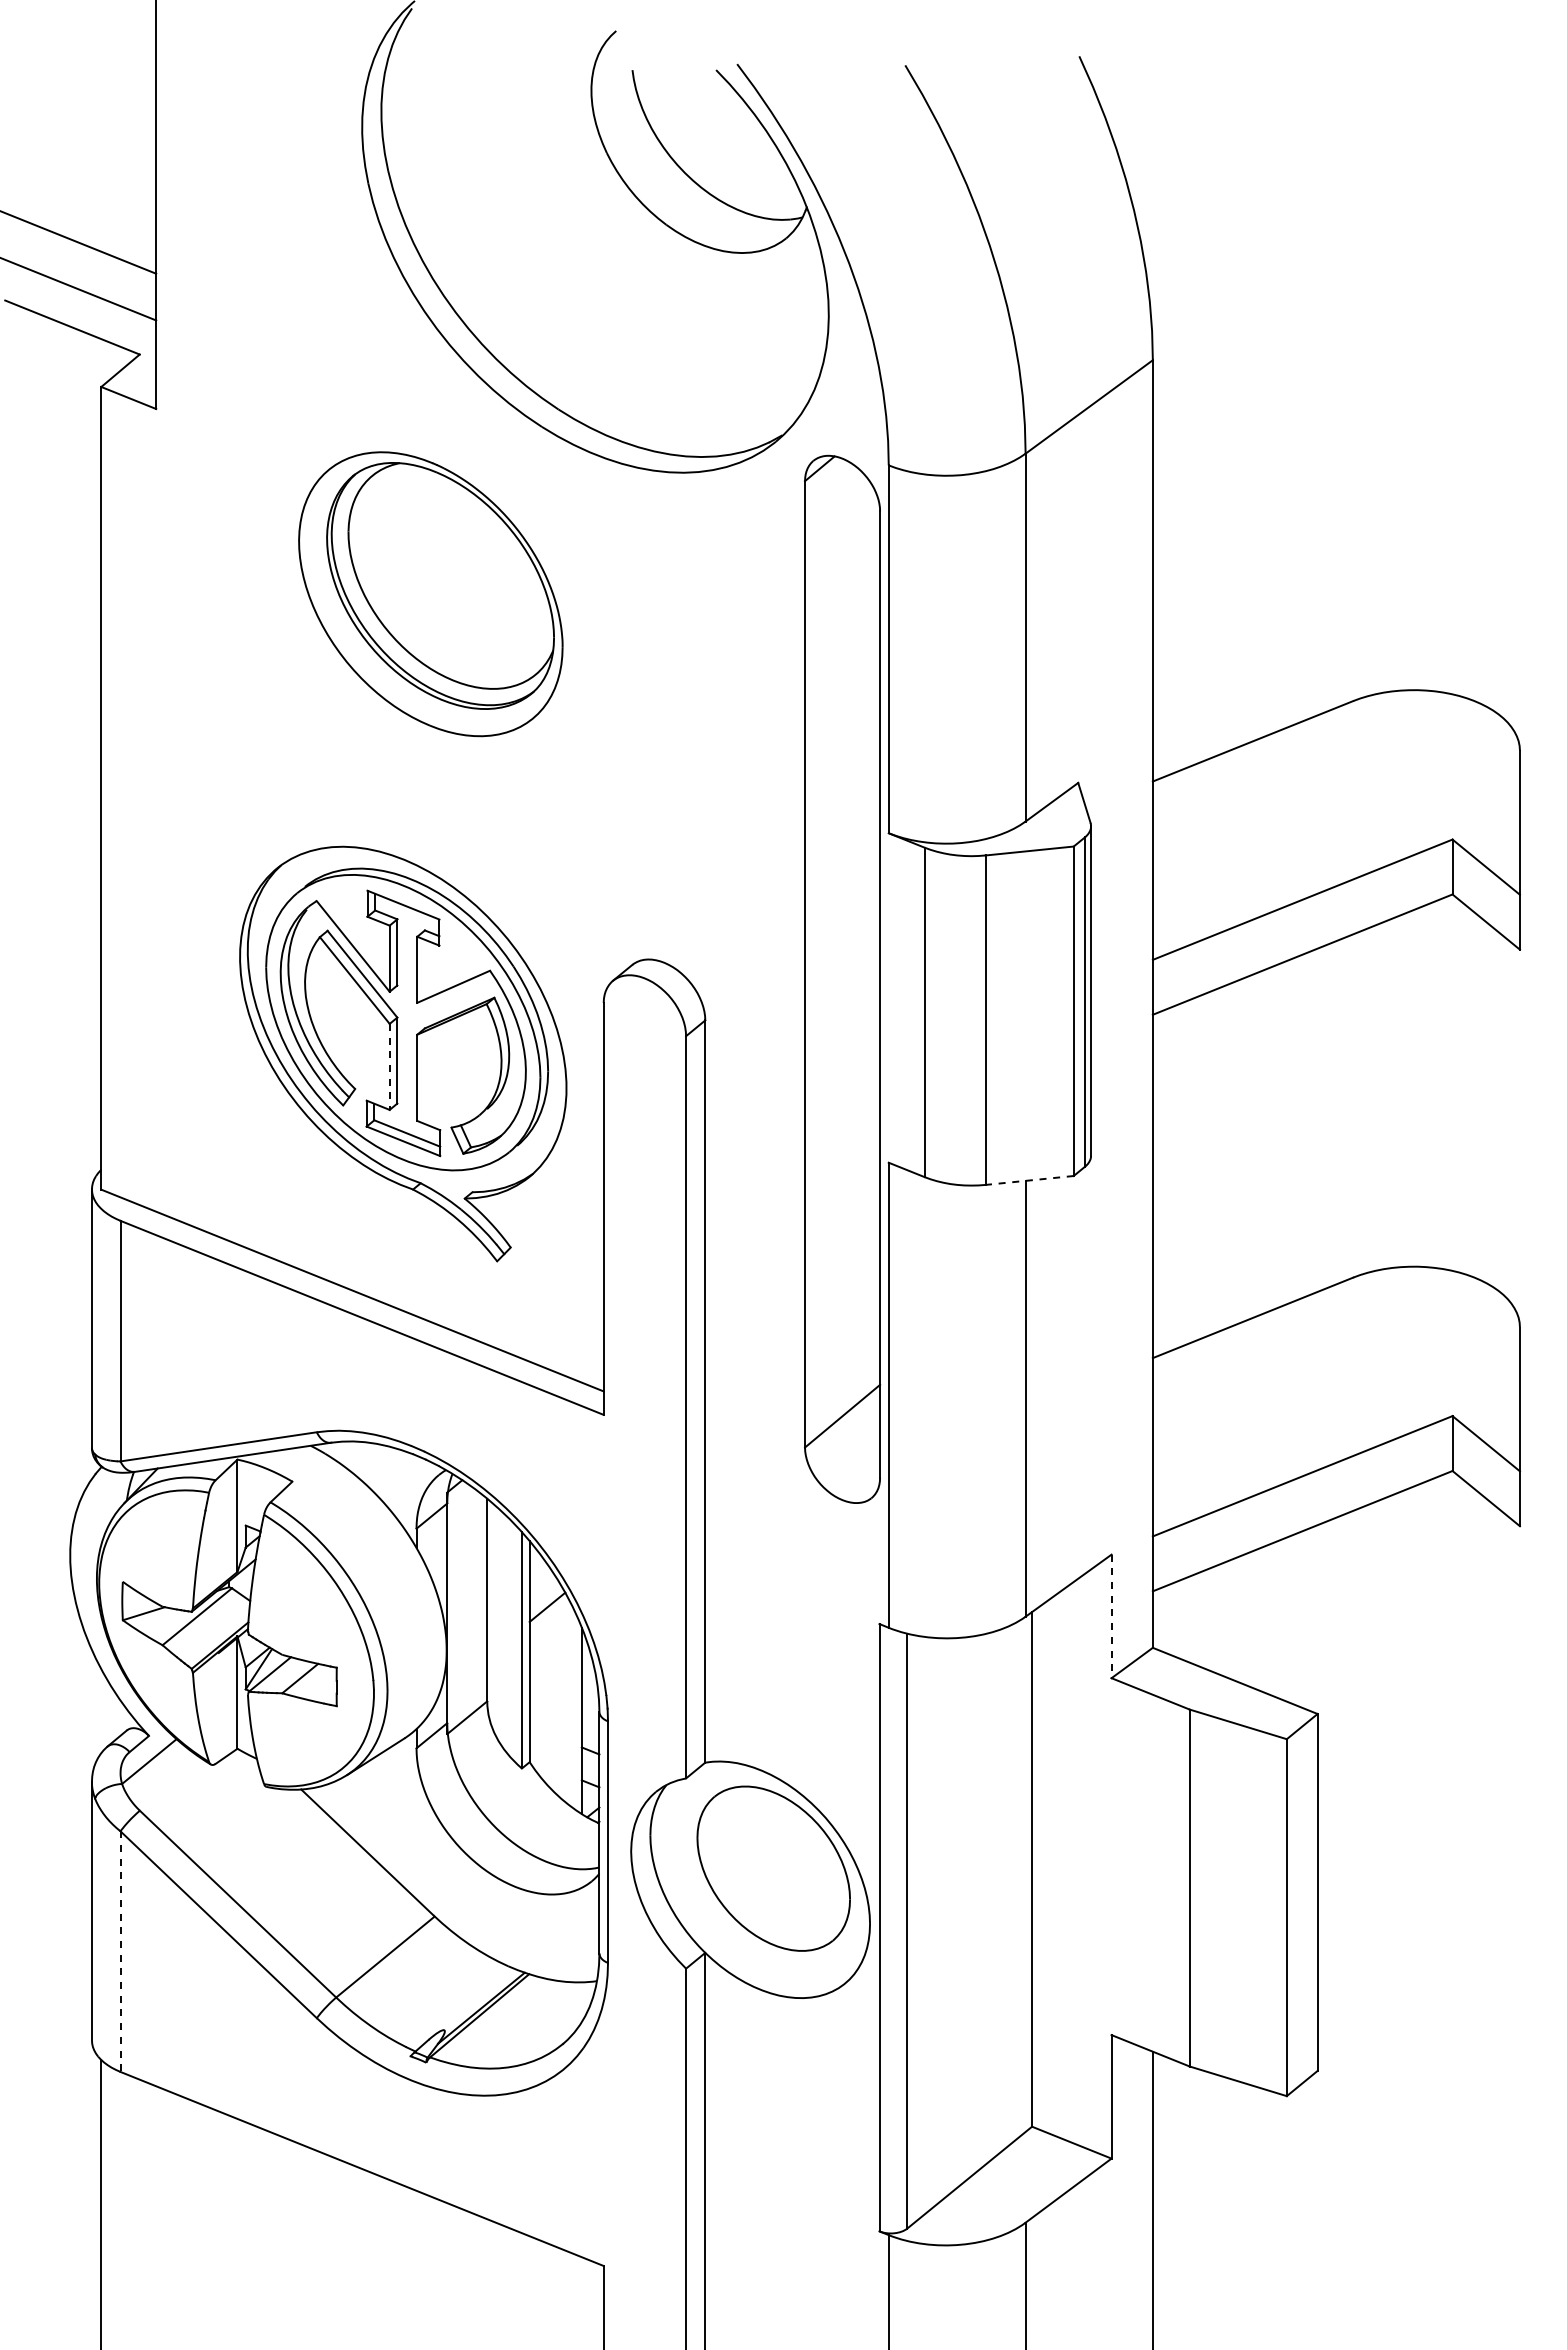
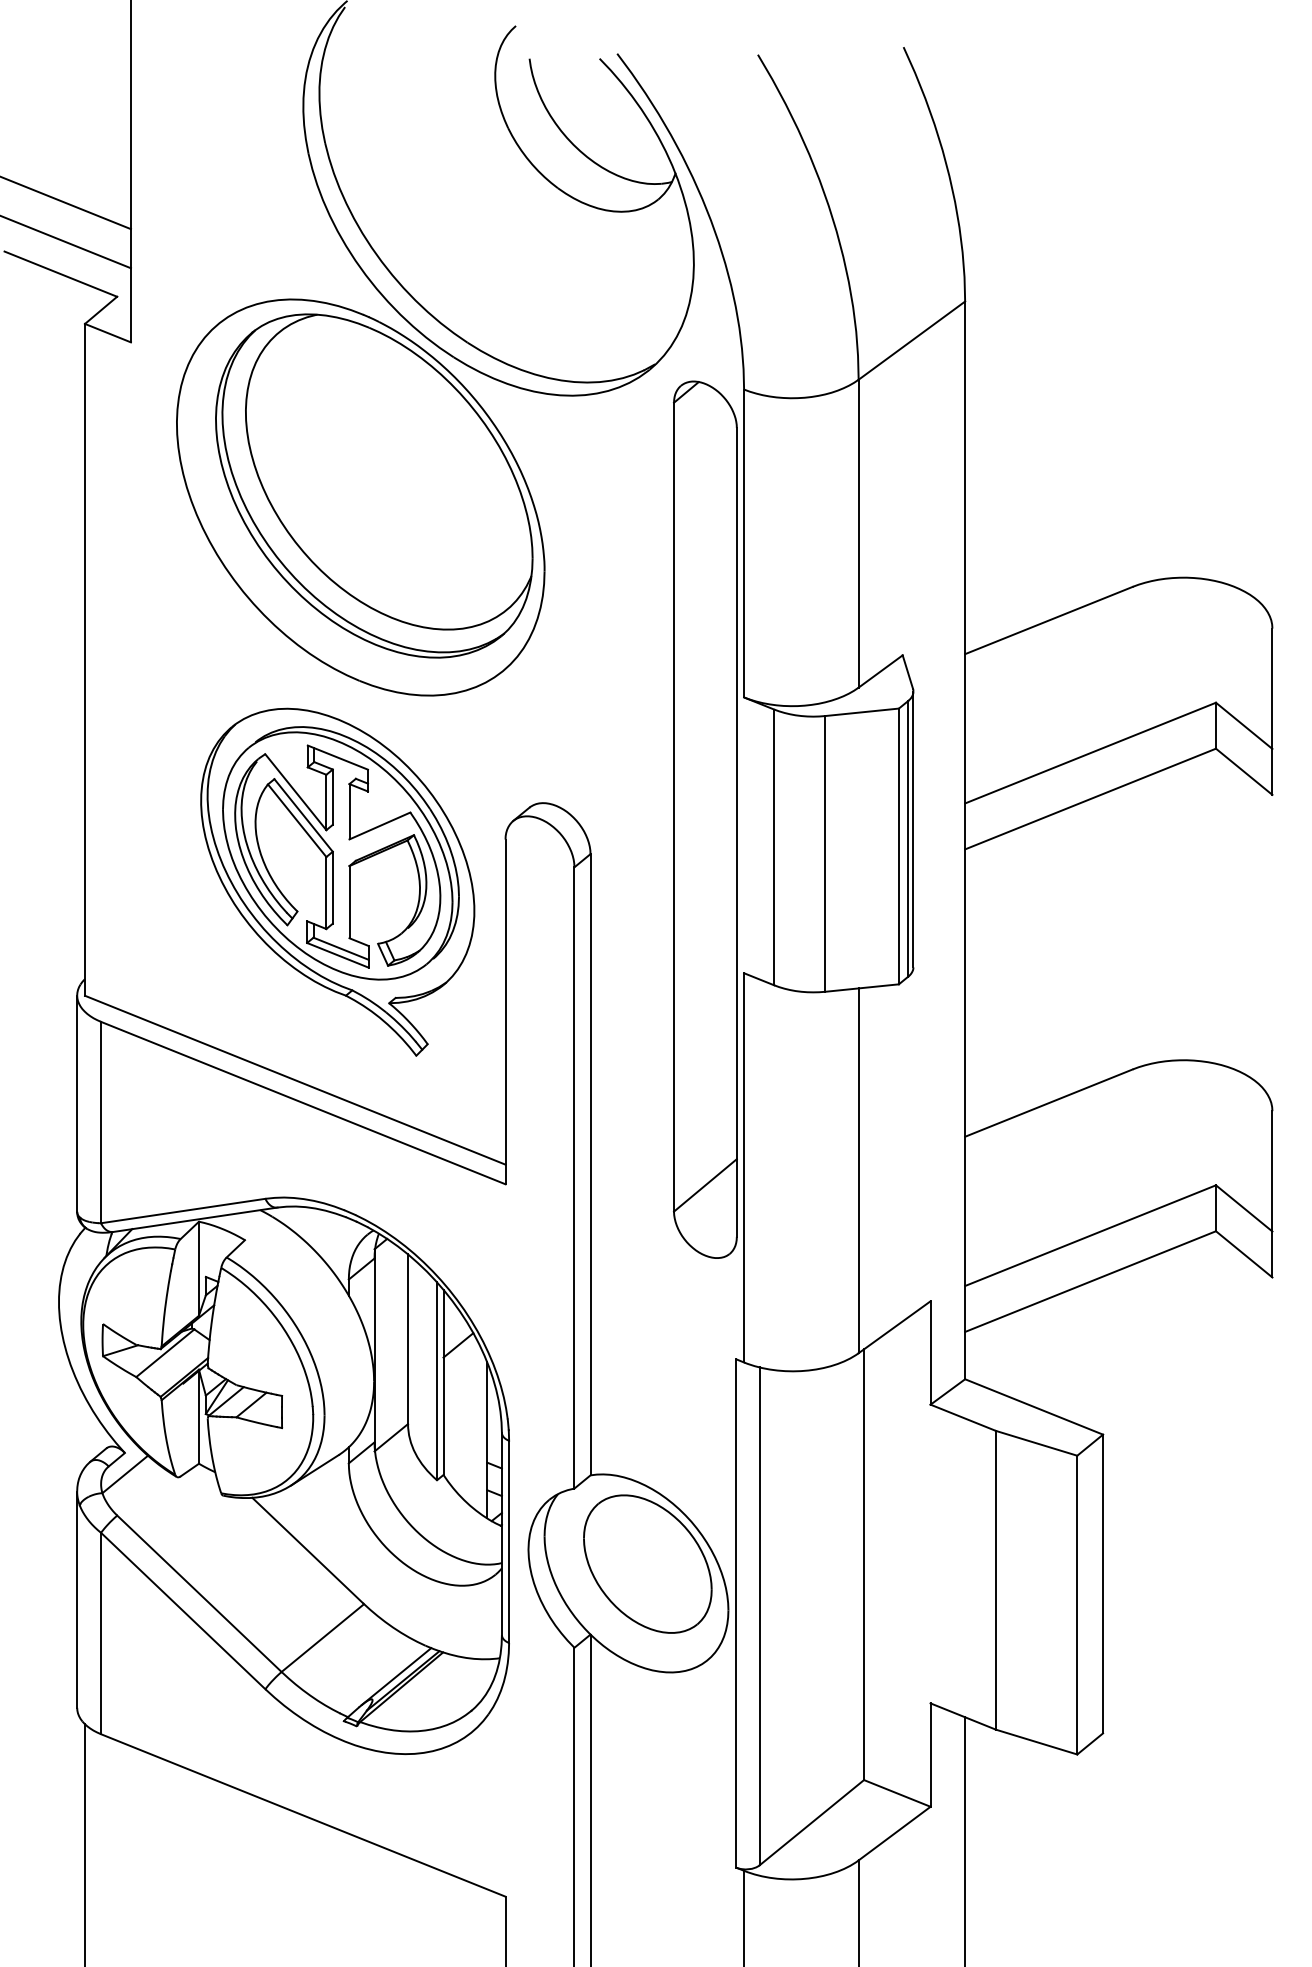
part: (430, 593) -> (360, 496), size x1.67
line: (389, 1067) -> (326, 893), dashed -> solid
line: (1029, 1180) -> (861, 988), dashed -> solid
line: (1111, 1616) -> (930, 1353), dashed -> solid
line: (120, 1952) -> (101, 1634), dashed -> solid
line: (473, 2003) -> (396, 1676), added

